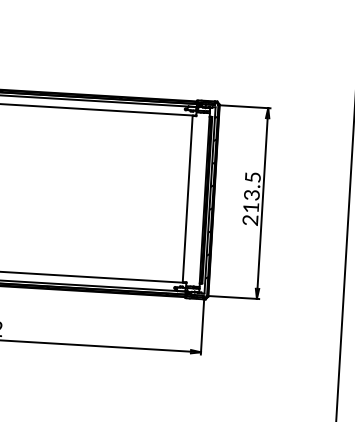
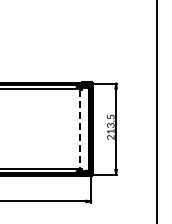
line: (187, 199) -> (80, 129), solid -> dashed

